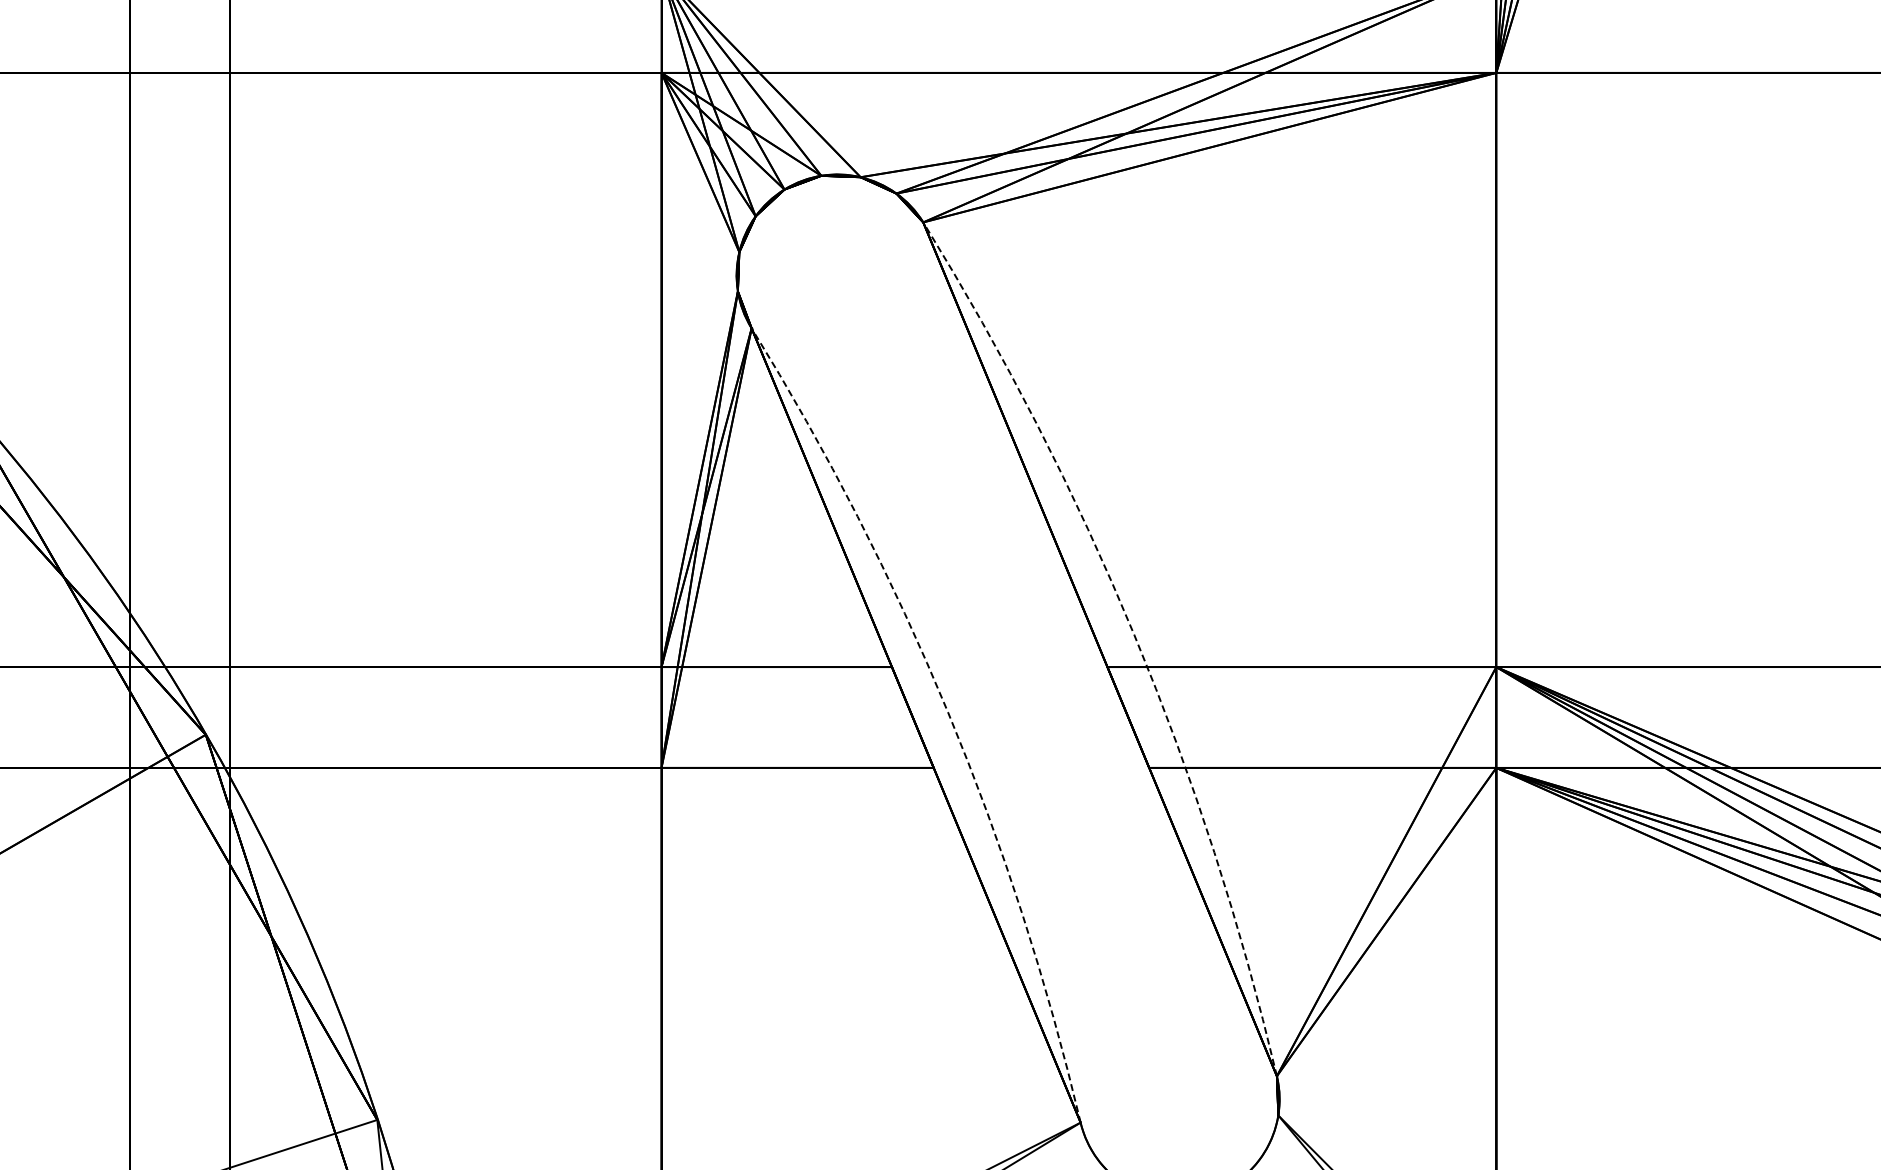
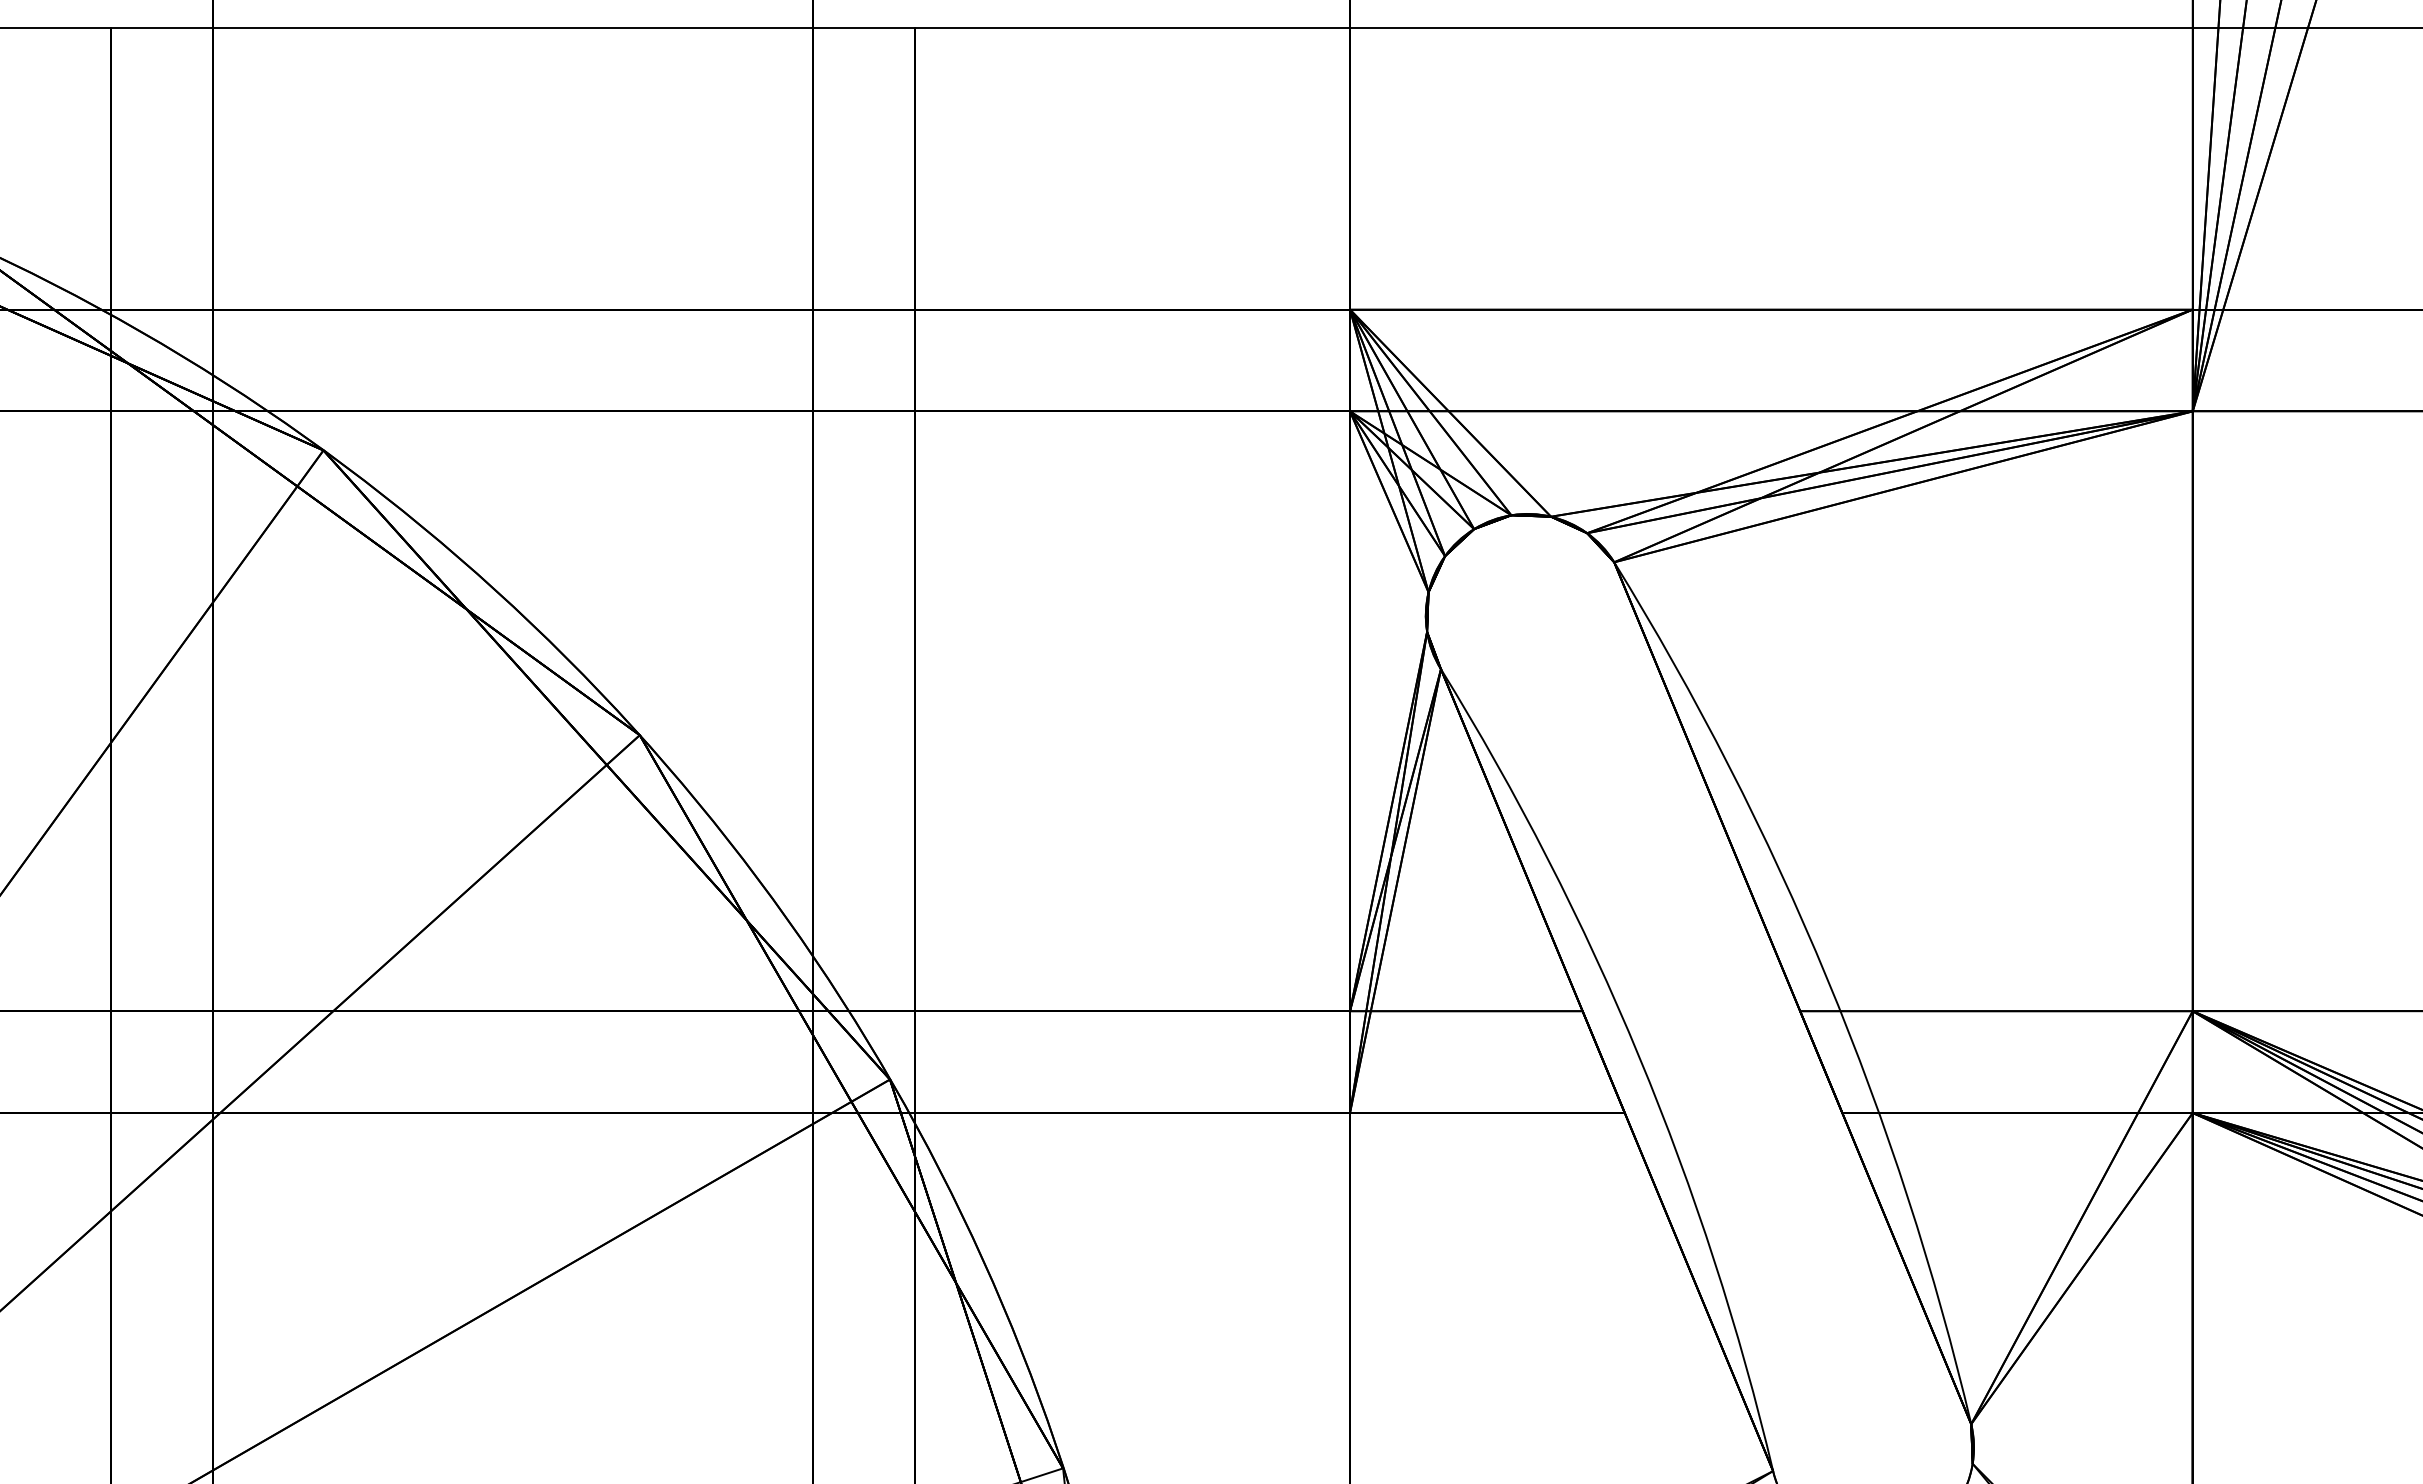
arc: (1134, 634) -> (1827, 978), dashed -> solid
arc: (948, 711) -> (1639, 1056), dashed -> solid

